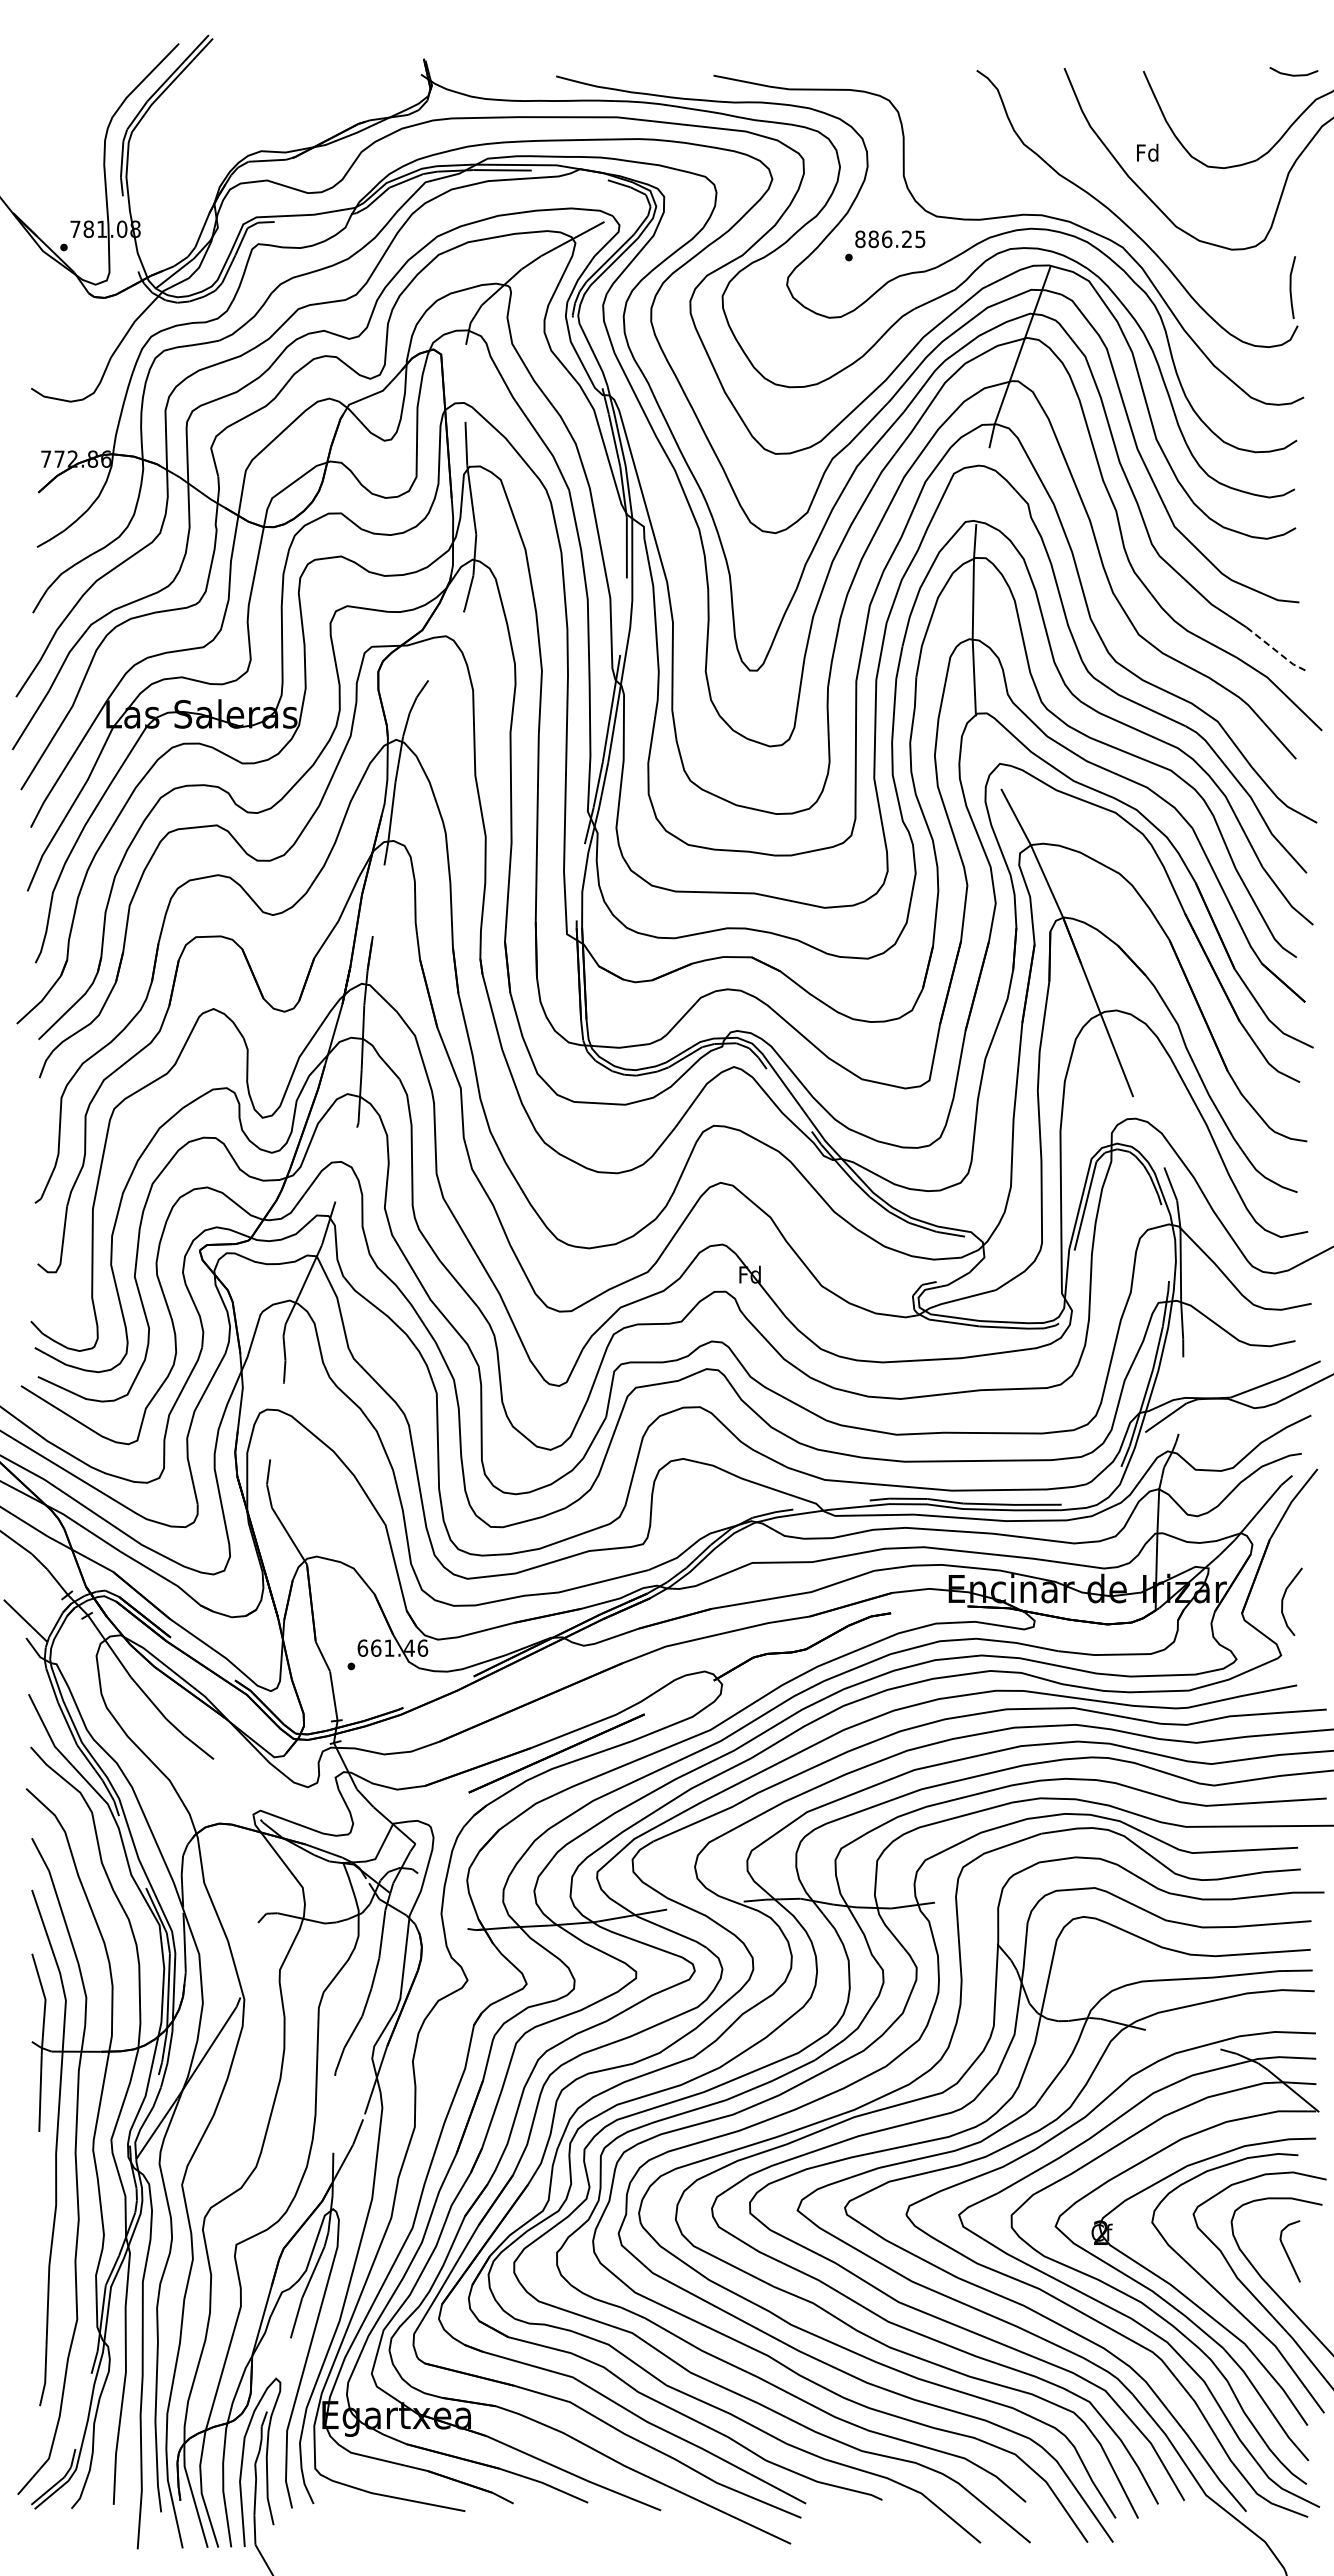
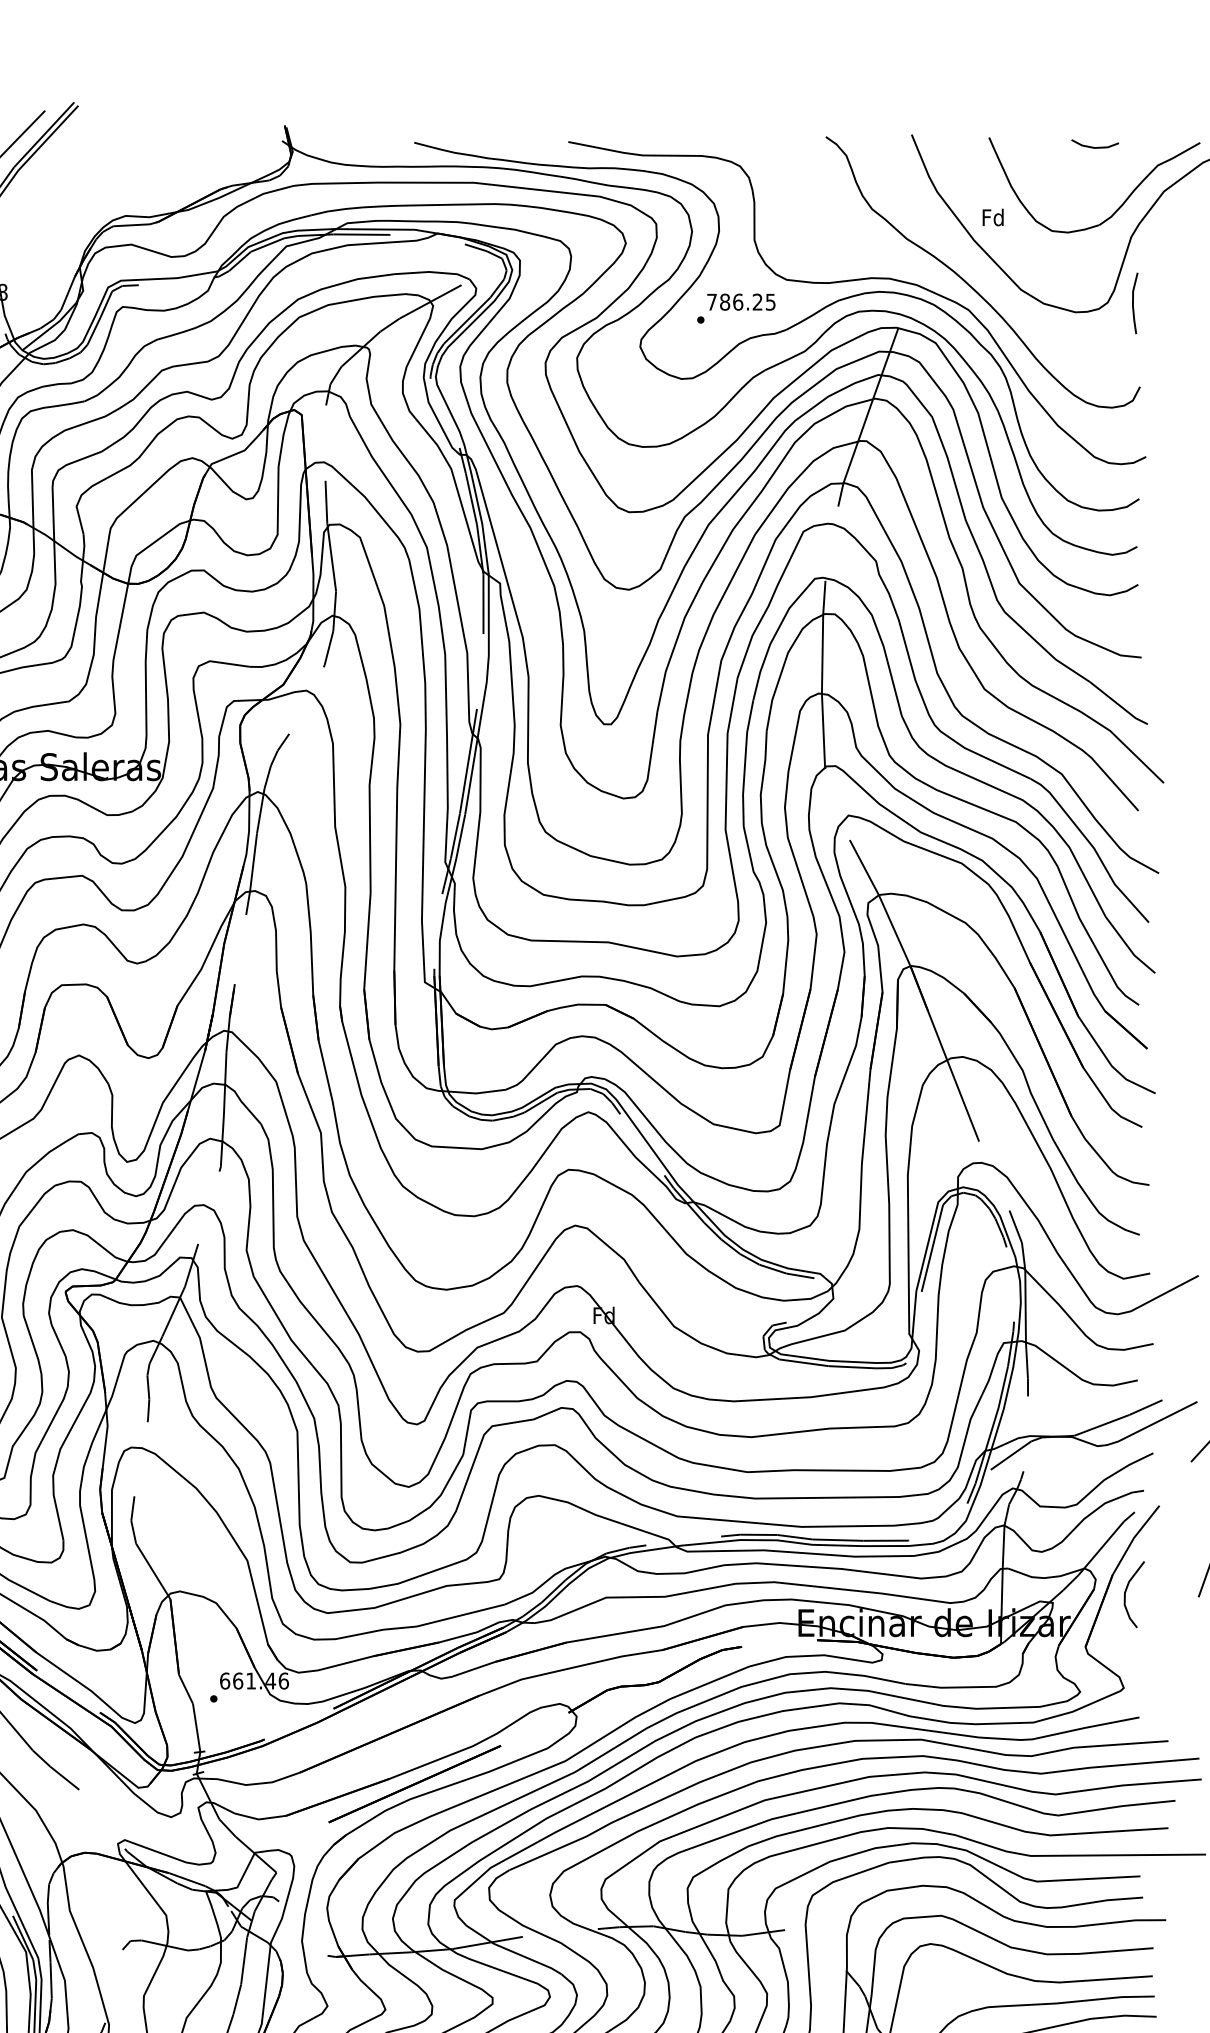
line: (1293, 74) -> (1094, 146), moved
text: (860, 239) -> (712, 302), 886.25 -> 786.25
line: (1291, 287) -> (1133, 303), moved
line: (1276, 650) -> (1119, 704), dashed -> solid
curve: (1283, 1601) -> (1126, 1594), moved

